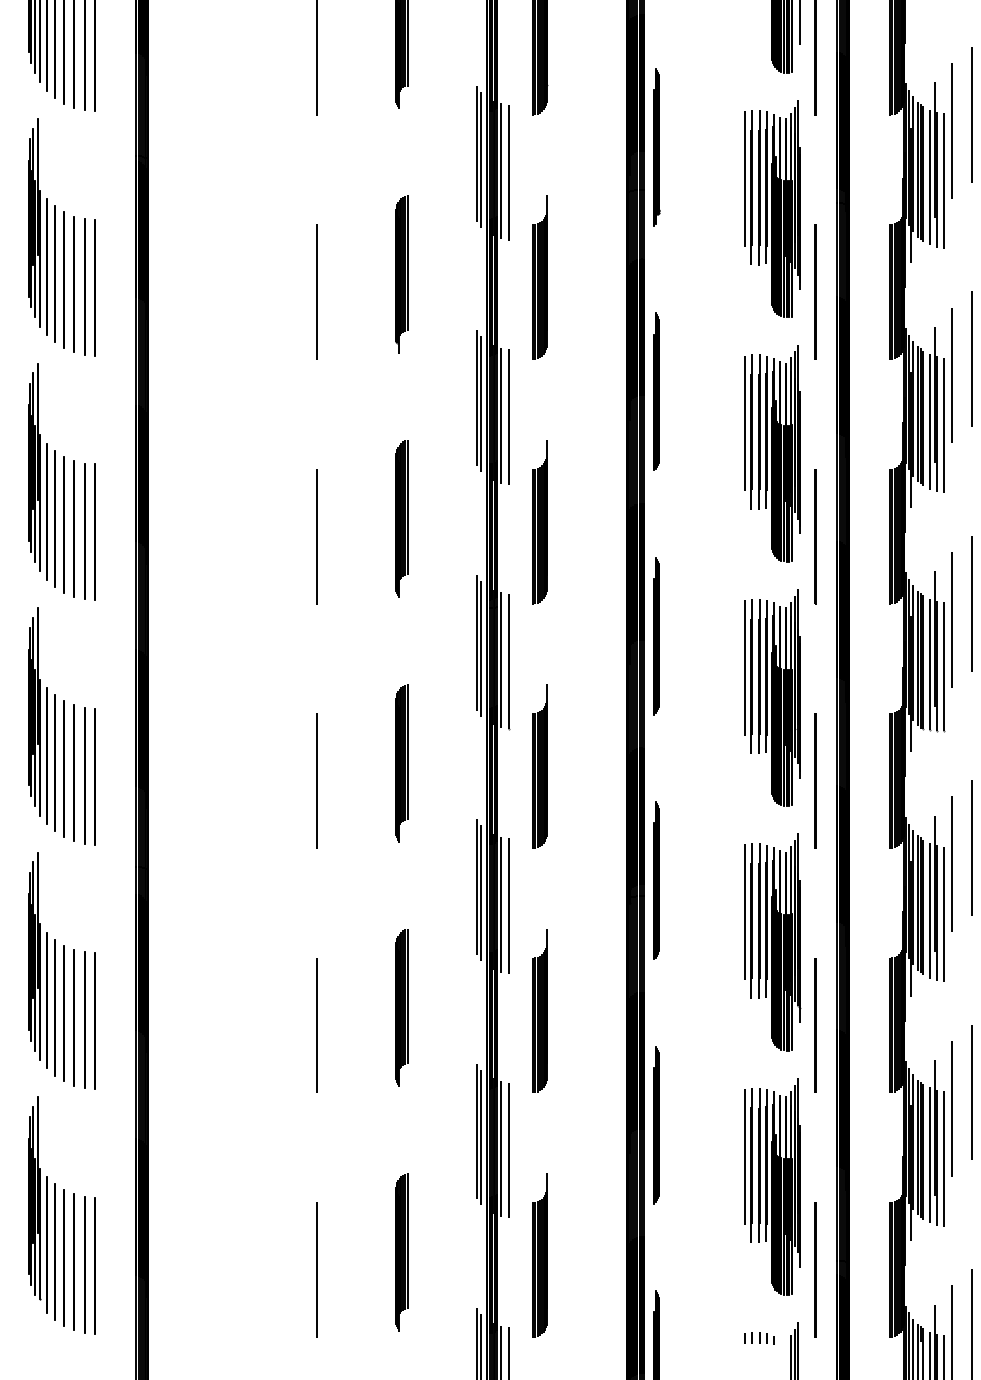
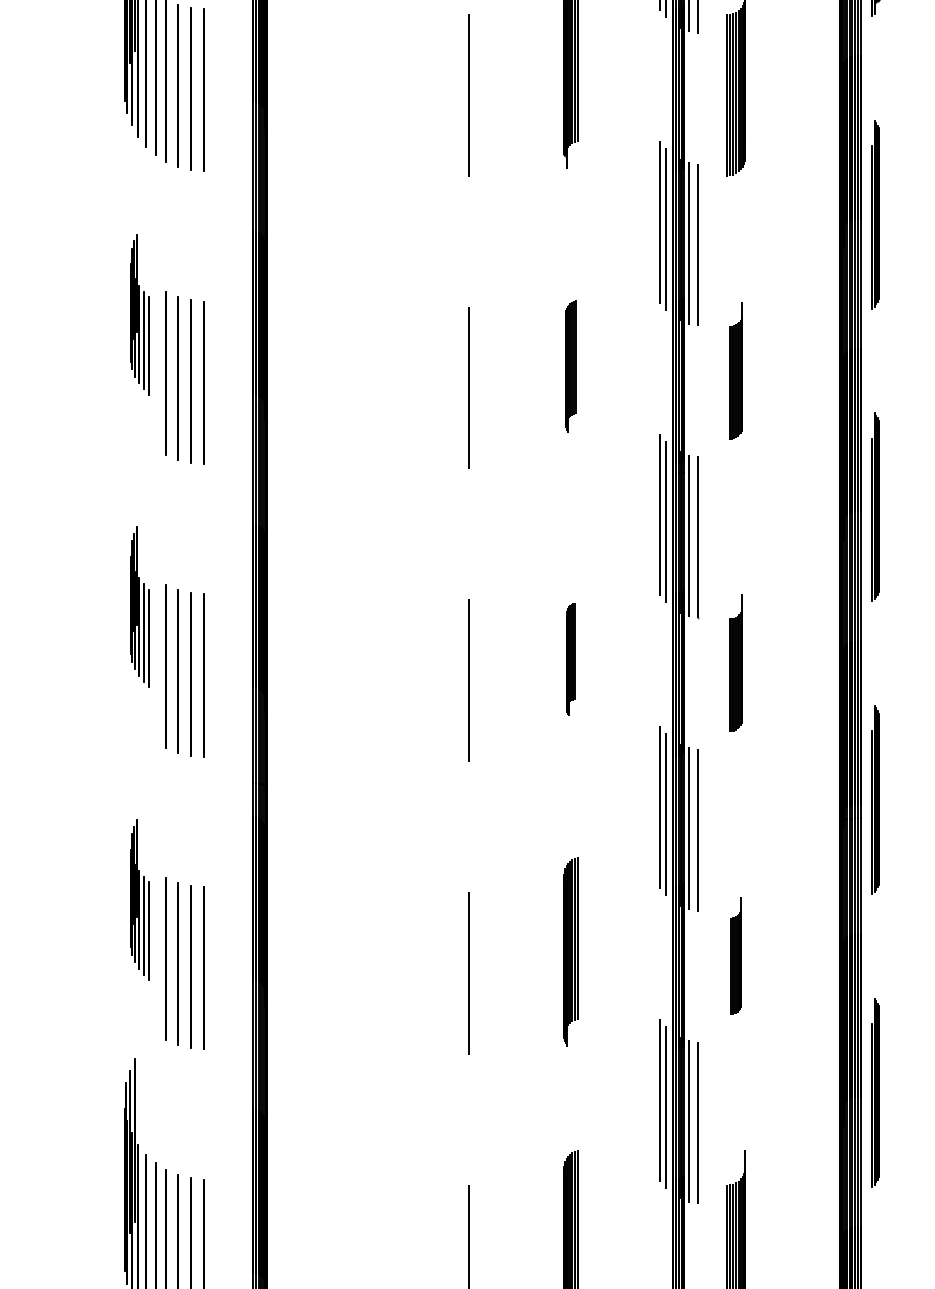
part: (41, 475) -> (139, 314), size x0.6
part: (401, 518) -> (570, 366), size x0.7
part: (539, 522) -> (735, 371), size x0.7
part: (41, 719) -> (139, 606), size x0.6
part: (401, 763) -> (570, 659), size x0.6
part: (539, 766) -> (735, 663), size x0.7
part: (41, 964) -> (139, 900), size x0.6
part: (539, 1010) -> (735, 955), size x0.6

